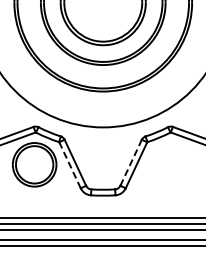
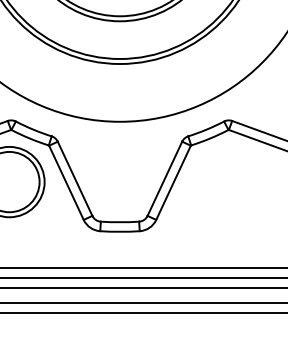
line: (131, 162) -> (165, 178), dashed -> solid
line: (69, 164) -> (65, 181), dashed -> solid

